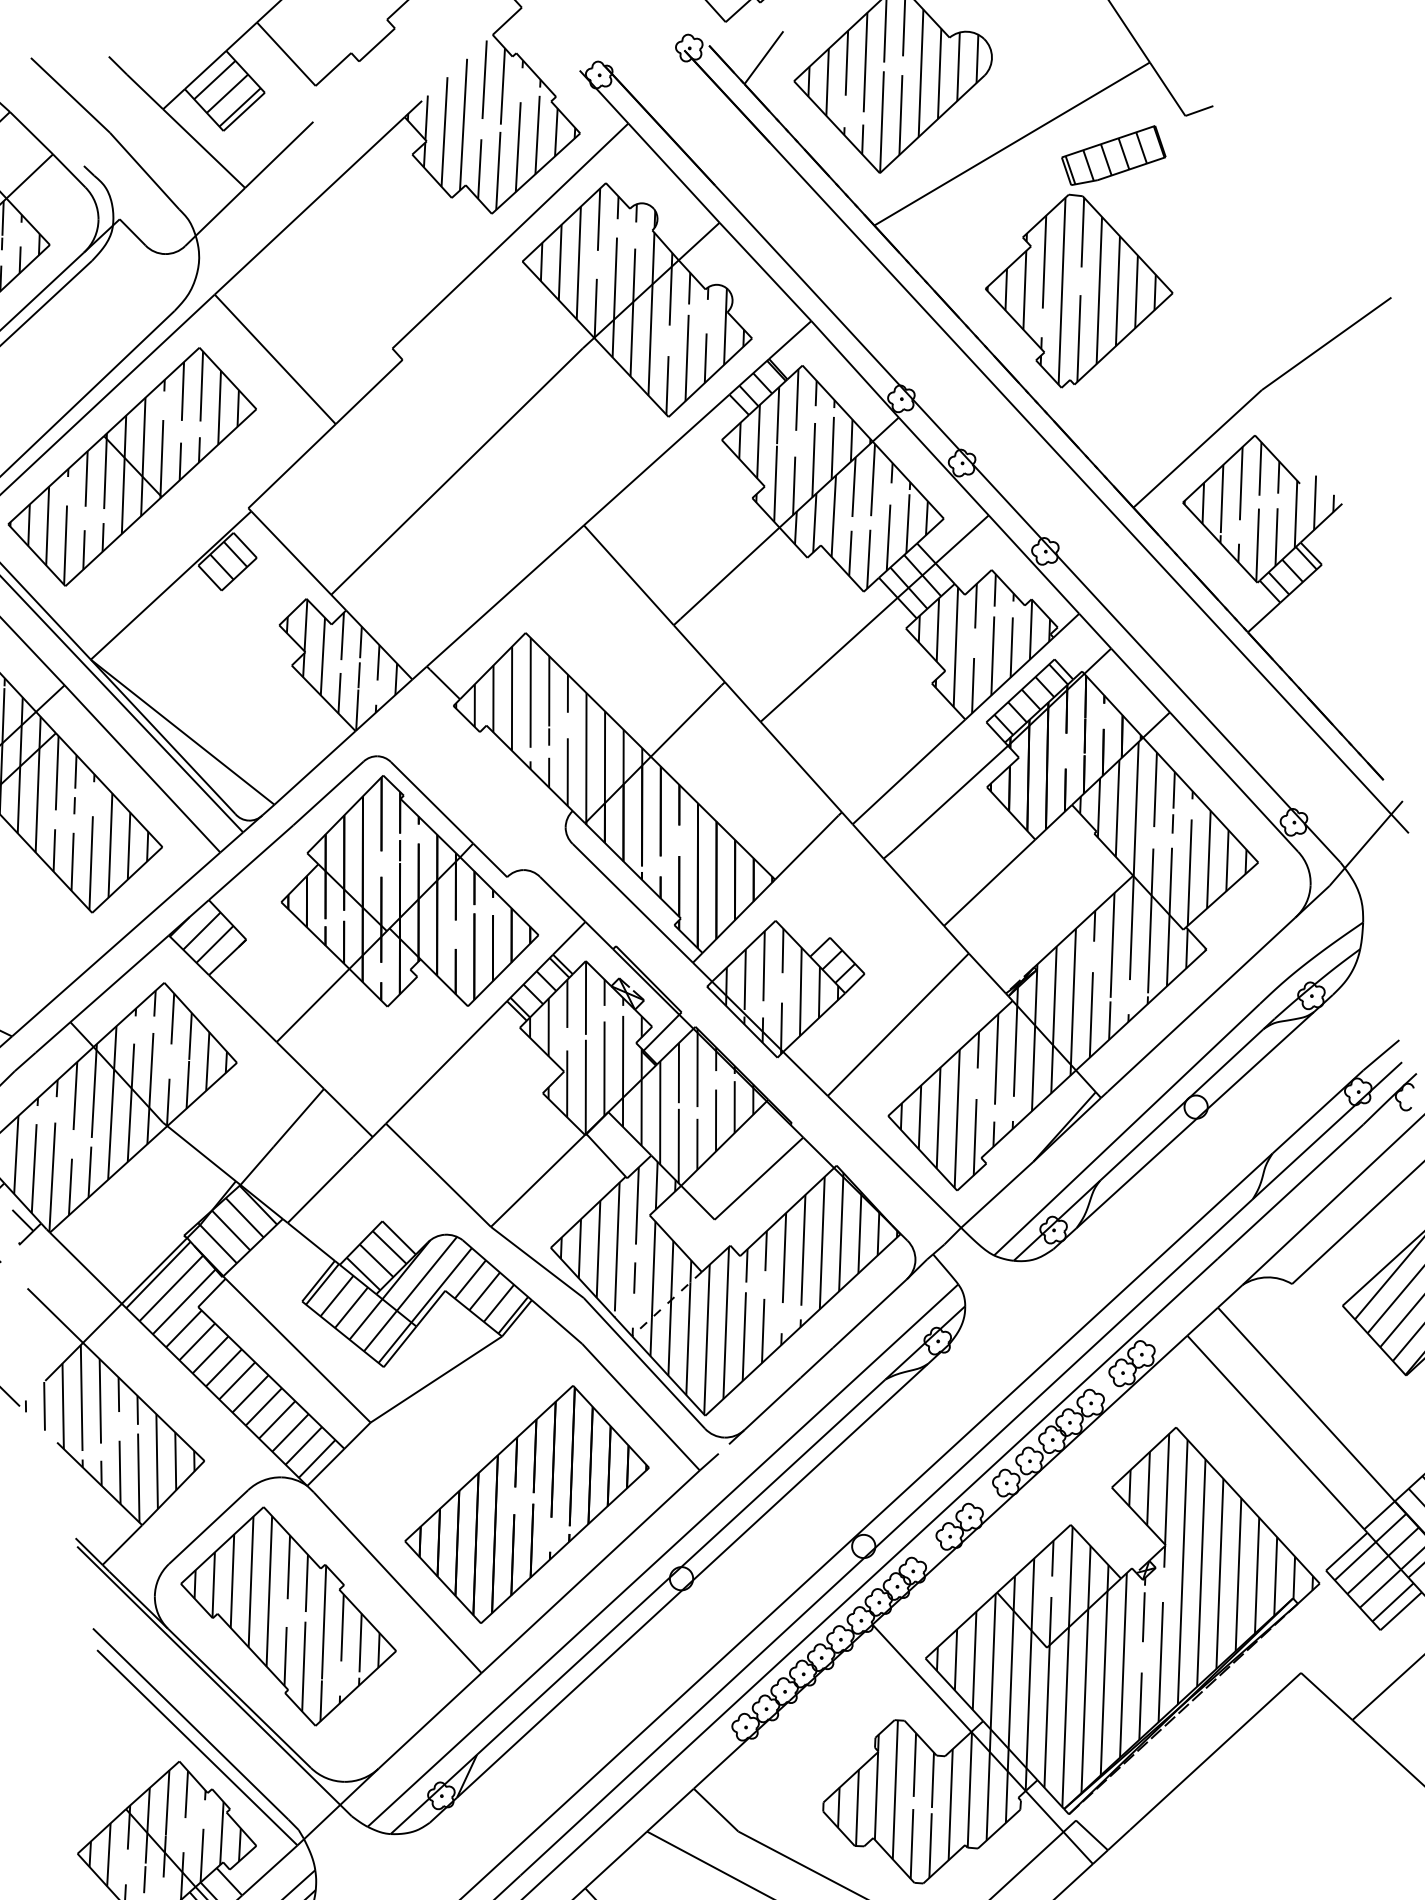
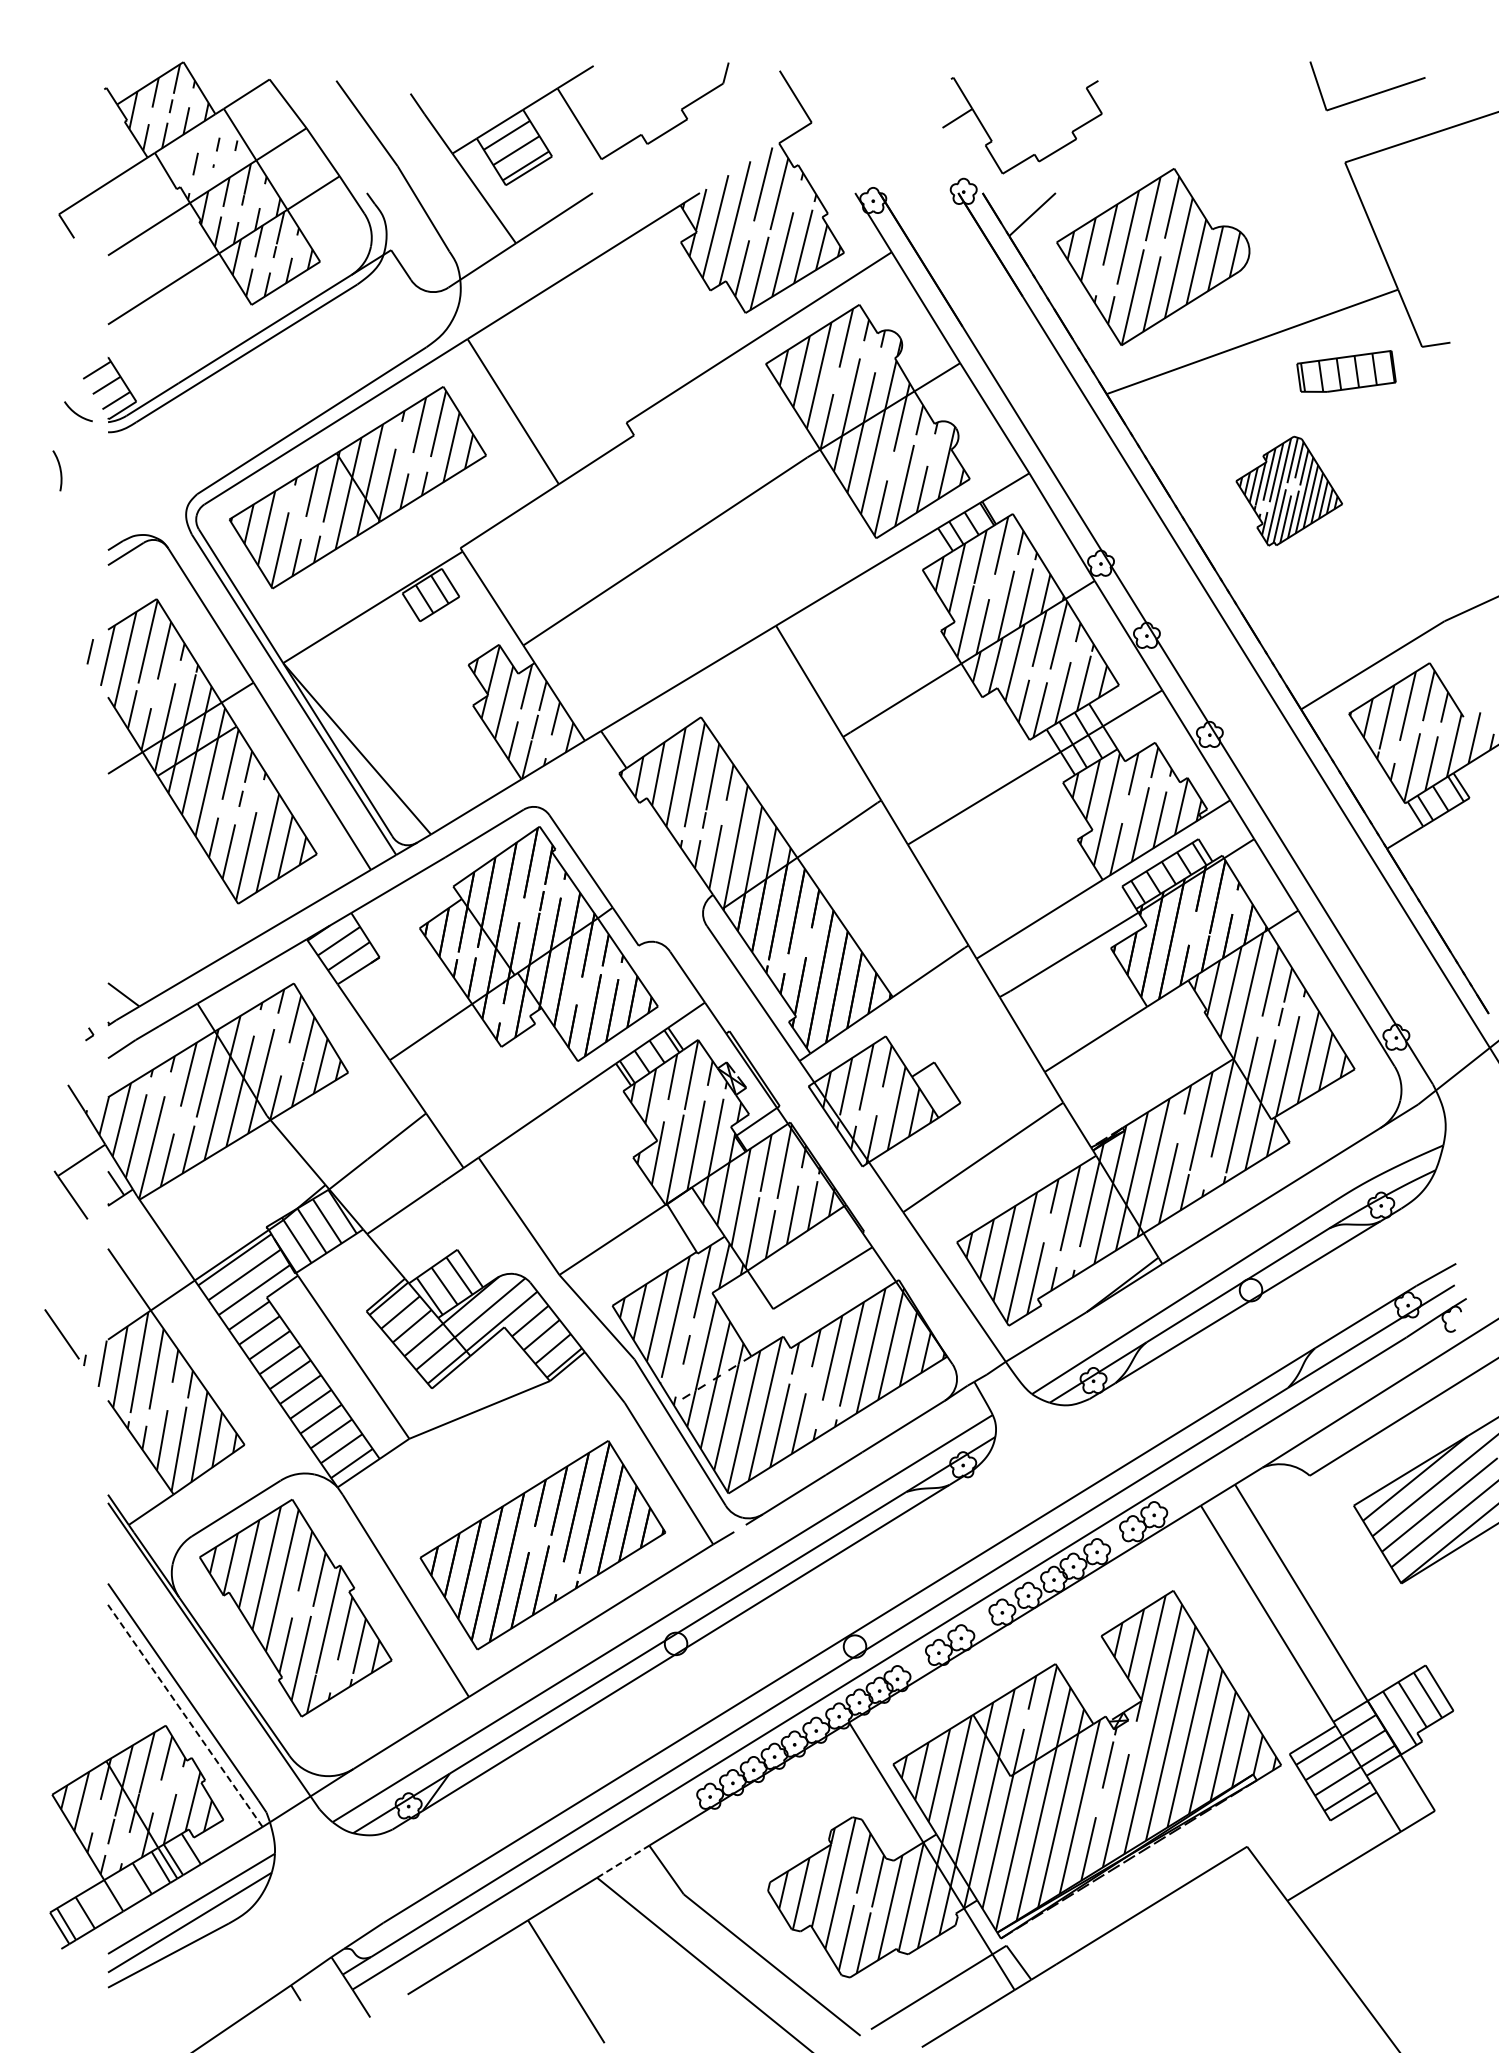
part: (1078, 287) -> (1289, 490), size x0.6
hatch: (838, 966) -> (937, 1091), removed
line: (197, 1747) -> (185, 1715), solid -> dashed
line: (670, 1809) -> (623, 1861), solid -> dashed

